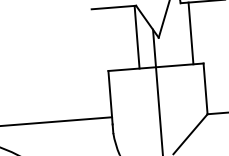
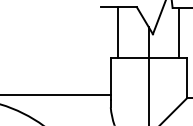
line: (136, 37) -> (117, 32), moved

